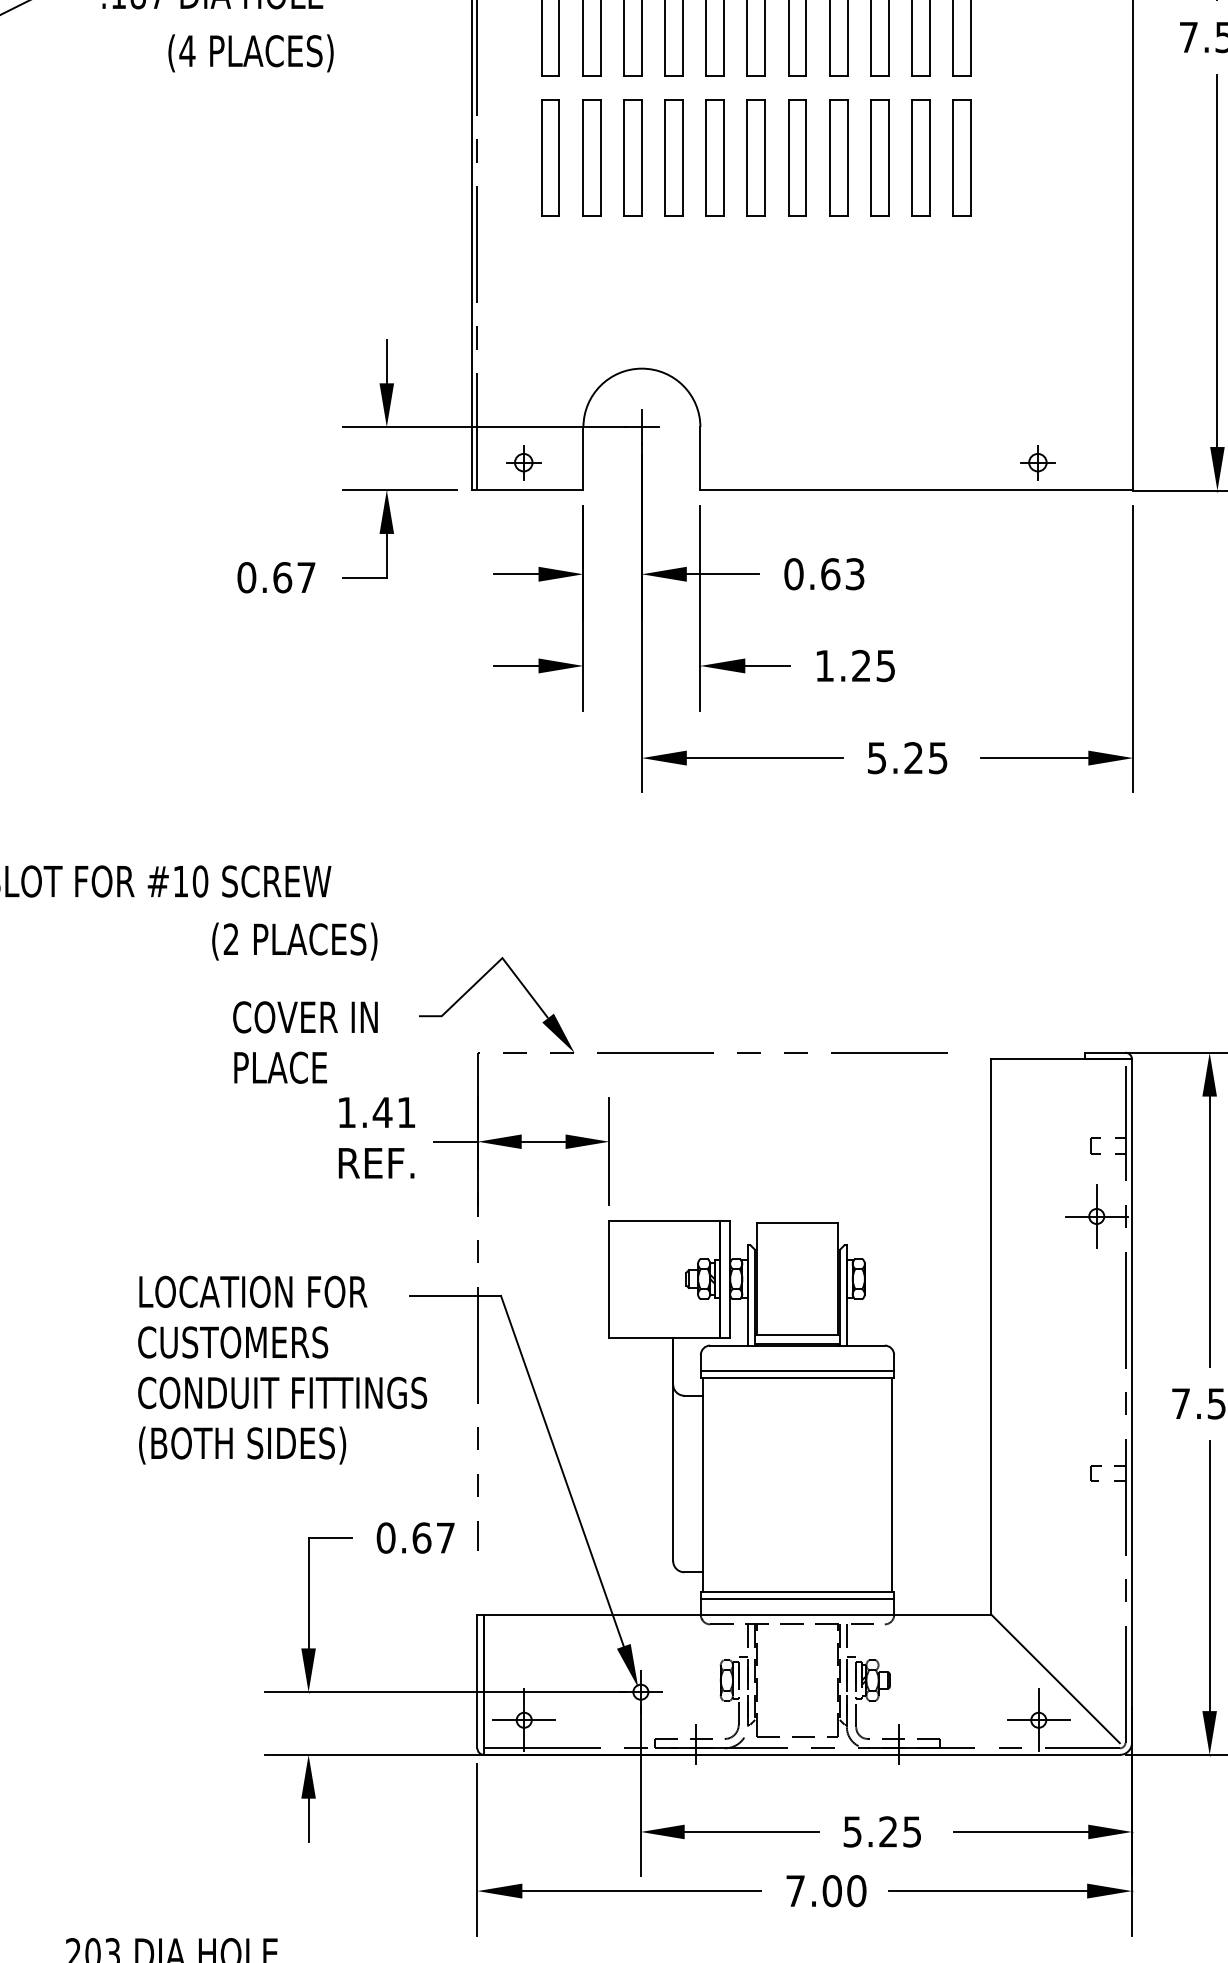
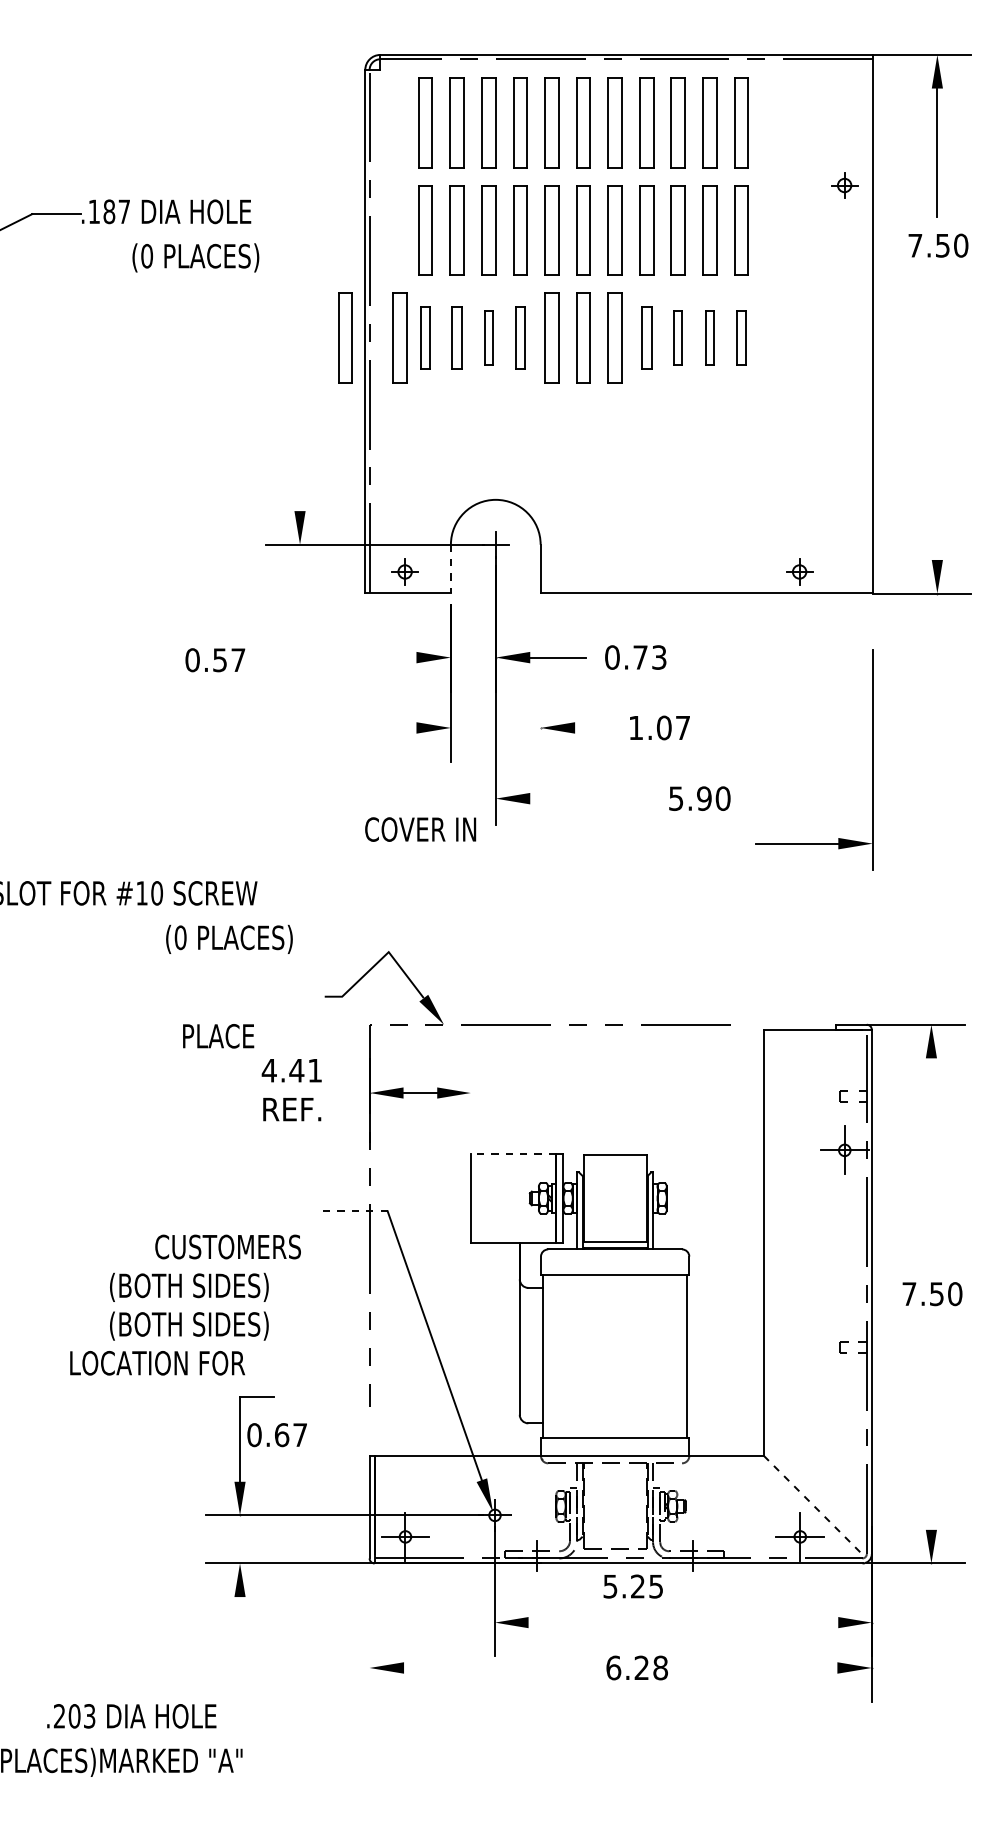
text: (186, 51) -> (146, 256), (4 -> (0
part: (446, 157) -> (345, 337), added
part: (516, 157) -> (399, 337), added
part: (550, 157) -> (425, 337), size x0.7
part: (590, 157) -> (456, 337), size x0.7
part: (632, 157) -> (488, 337), size x0.6
part: (674, 157) -> (520, 337), size x0.7
part: (838, 157) -> (646, 337), size x0.7
part: (878, 157) -> (677, 337), size x0.6
part: (920, 157) -> (709, 337), size x0.6
part: (962, 157) -> (741, 337), size x0.6
line: (1217, 260) -> (937, 416), removed
line: (387, 361) -> (300, 494), removed
line: (582, 459) -> (450, 569), solid -> dashed
part: (399, 533) -> (309, 626), removed
line: (516, 574) -> (399, 657), removed
text: (830, 574) -> (640, 657), 0.63 -> 0.73
text: (283, 578) -> (220, 660), 0.67 -> 0.57
line: (700, 608) -> (540, 683), removed
part: (1132, 648) -> (872, 759), moved
line: (516, 665) -> (399, 727), removed
line: (767, 665) -> (592, 727), removed
text: (873, 665) -> (673, 727), 1.25 -> 1.07
line: (764, 757) -> (589, 798), removed
text: (925, 757) -> (713, 798), 5.25 -> 5.90
text: (231, 939) -> (180, 937), (2 -> (0
text: (305, 1017) -> (420, 829), moved
text: (345, 1112) -> (268, 1070), 1.41 -> 4.41
line: (455, 1142) -> (352, 1093), removed
line: (608, 1151) -> (470, 1100), removed
line: (665, 1220) -> (513, 1153), solid -> dashed
line: (1209, 1230) -> (931, 1161), removed
text: (253, 1292) -> (157, 1363), moved
line: (455, 1296) -> (352, 1211), solid -> dashed
text: (232, 1341) -> (227, 1246), moved
line: (797, 1371) -> (615, 1269), removed
text: (281, 1393) -> (219, 1286), CONDUIT FITTINGS -> (BOTH SIDES)
text: (414, 1538) -> (276, 1435), moved
line: (1209, 1575) -> (931, 1425), removed
line: (797, 1598) -> (615, 1443), removed
line: (1056, 1679) -> (813, 1505), solid -> dashed
line: (309, 1820) -> (240, 1613), removed
line: (751, 1831) -> (579, 1622), removed
text: (881, 1831) -> (632, 1586), moved
line: (1020, 1831) -> (786, 1622), removed
line: (477, 1850) -> (369, 1636), removed
line: (641, 1890) -> (495, 1667), removed
text: (826, 1890) -> (637, 1667), 7.00 -> 6.28
line: (988, 1890) -> (761, 1667), removed

